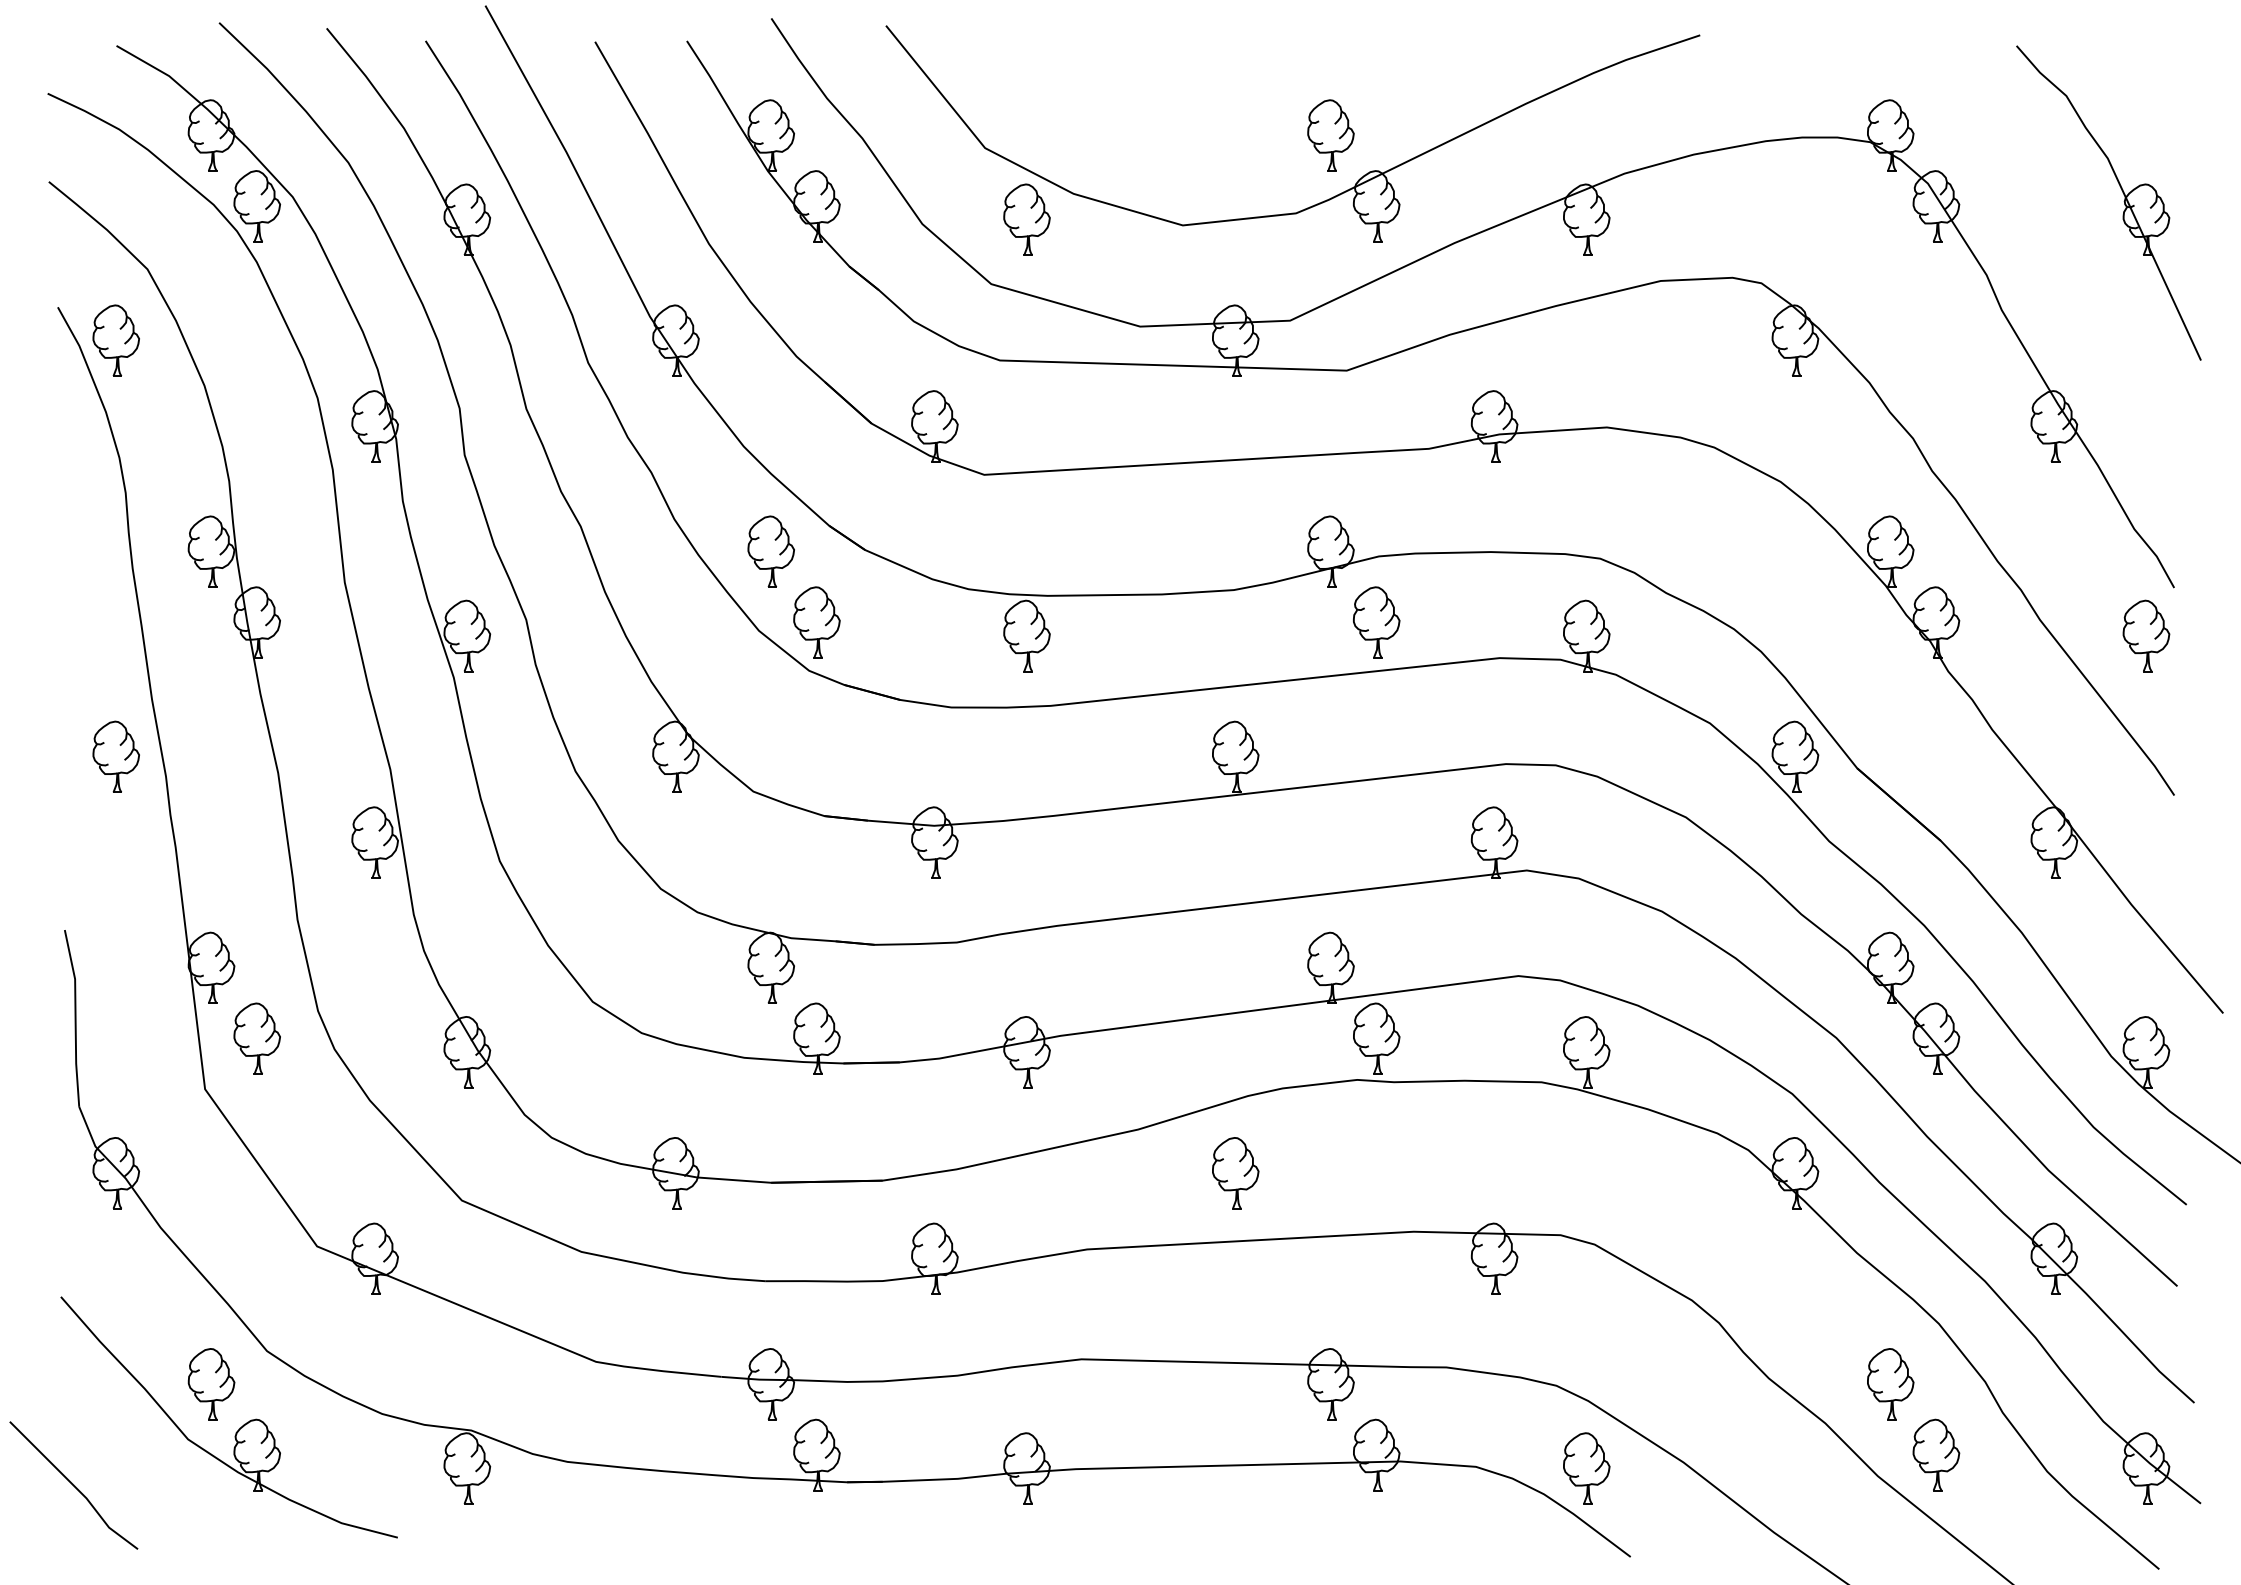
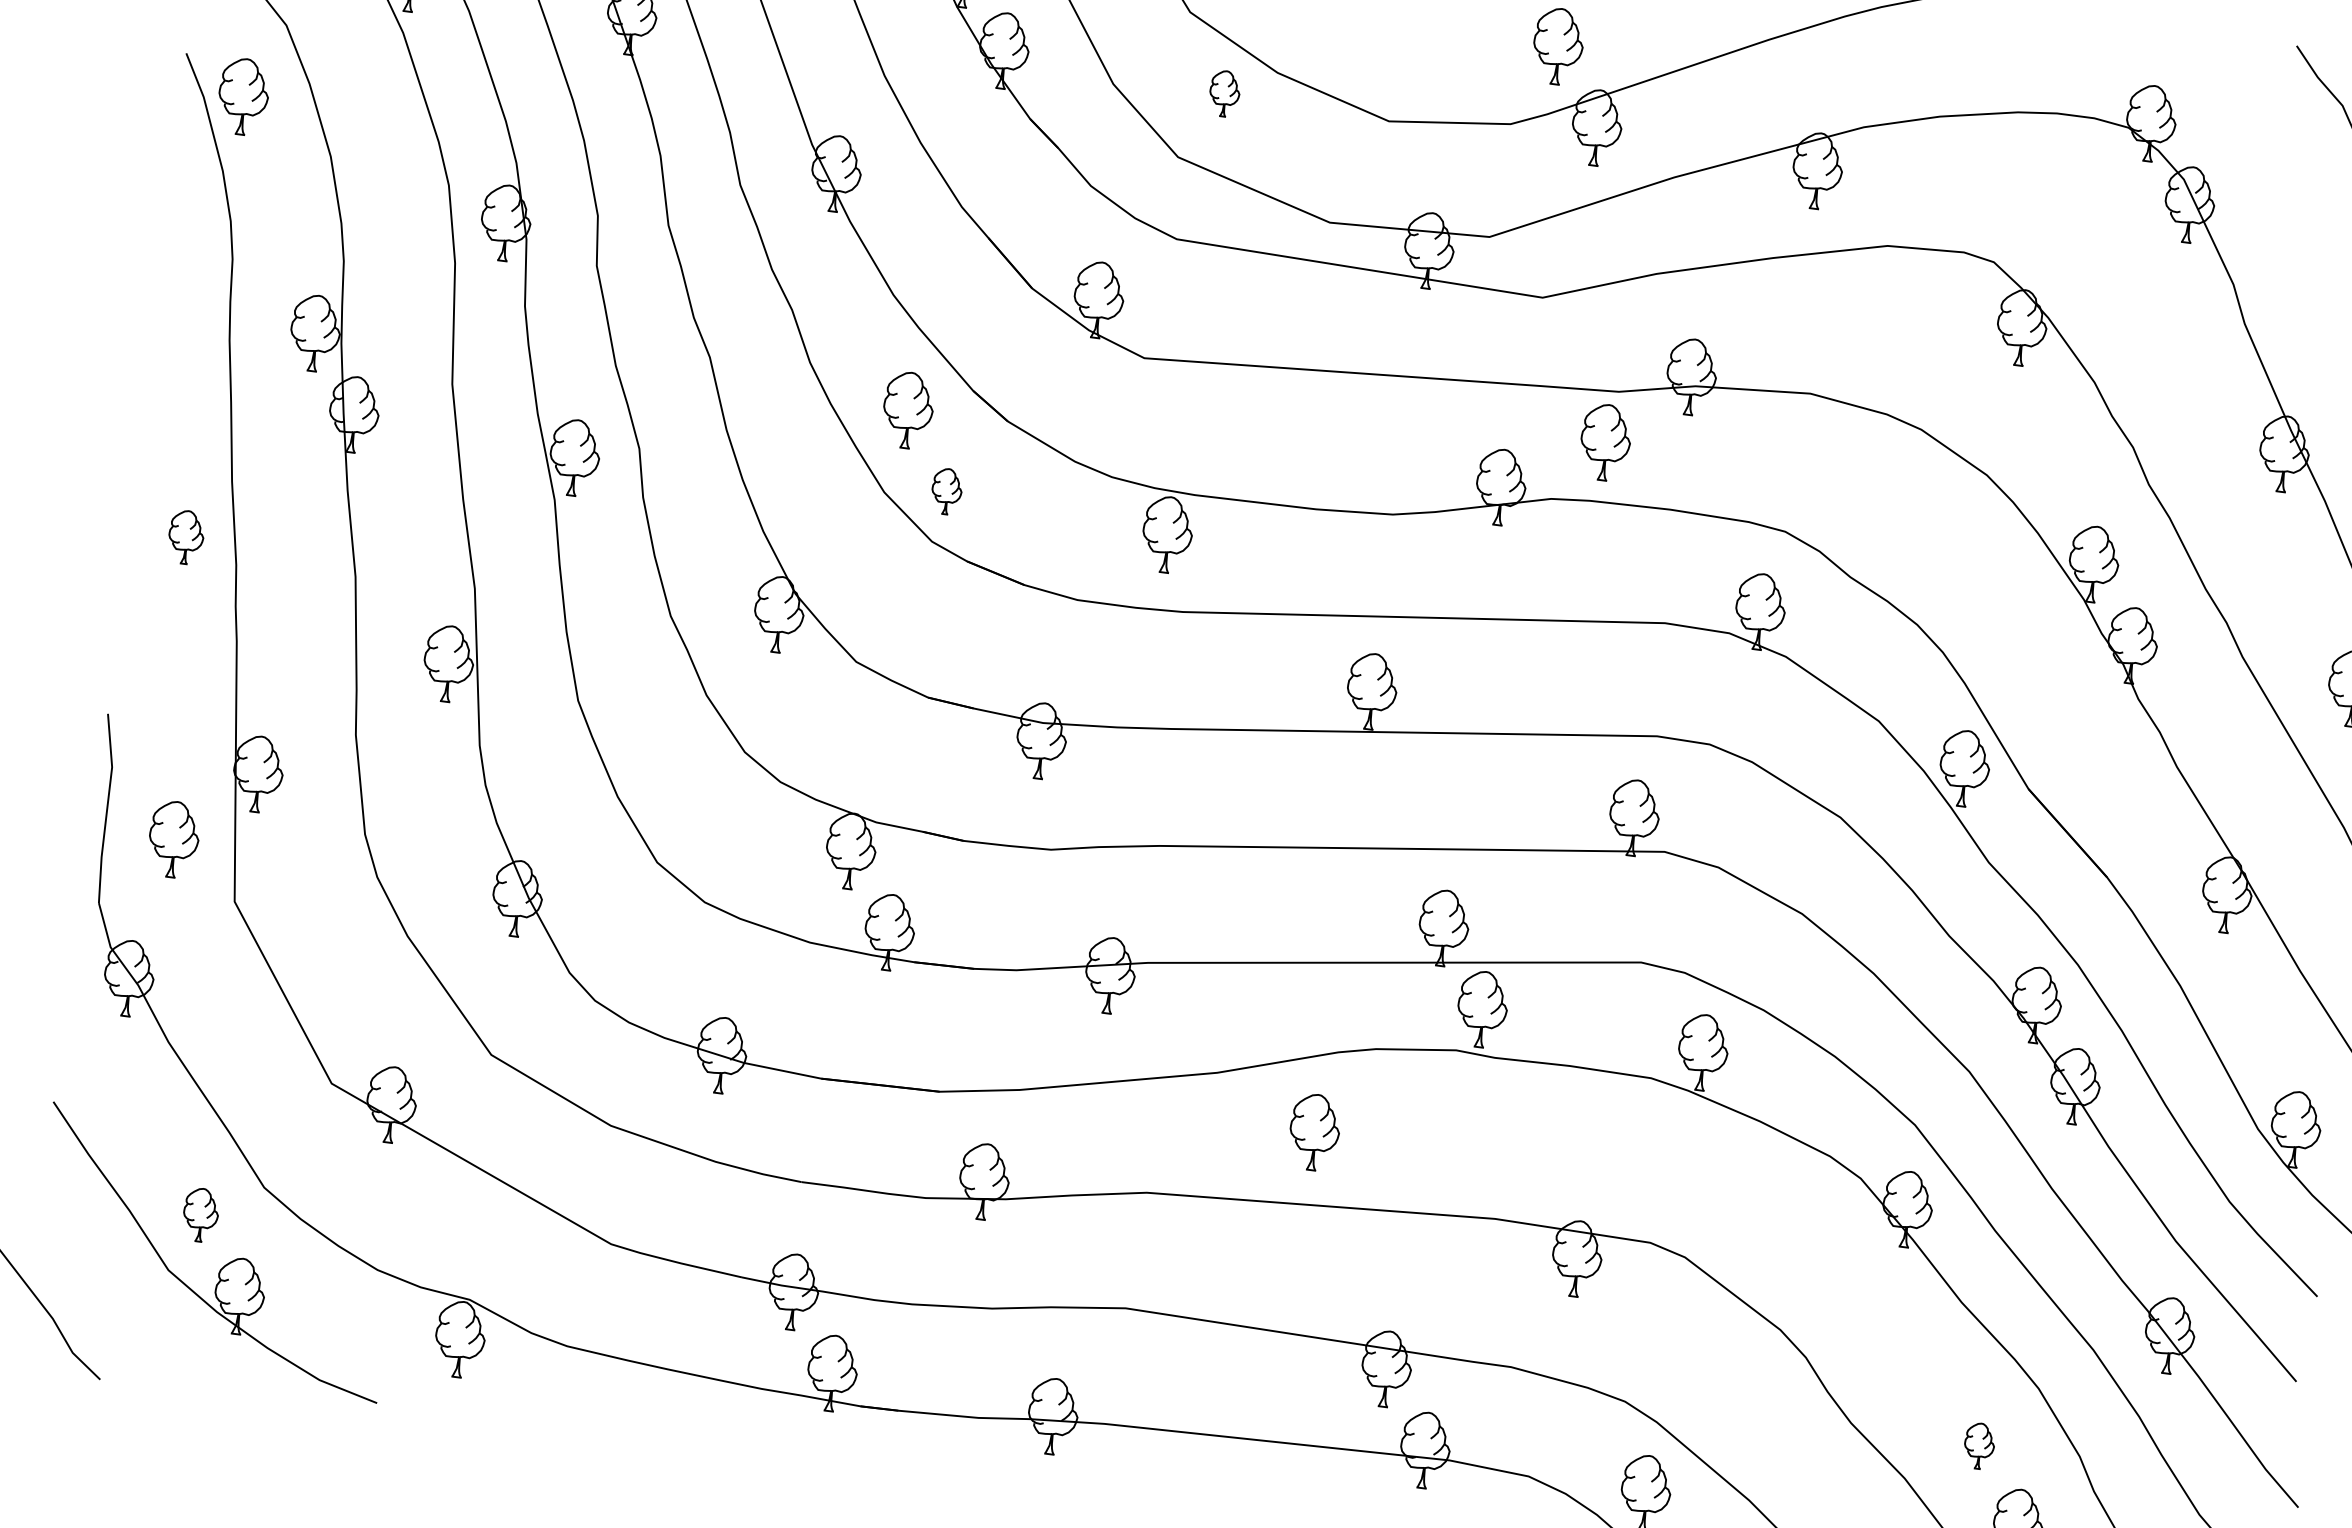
part: (1026, 219) -> (1224, 93), size x0.6
part: (816, 622) -> (946, 491), size x0.6
part: (1376, 622) -> (1605, 442), moved
part: (115, 756) -> (185, 537), size x0.7
part: (256, 1038) -> (173, 839), moved
part: (211, 1384) -> (200, 1215), size x0.7
part: (1890, 1384) -> (1979, 1446), size x0.6

